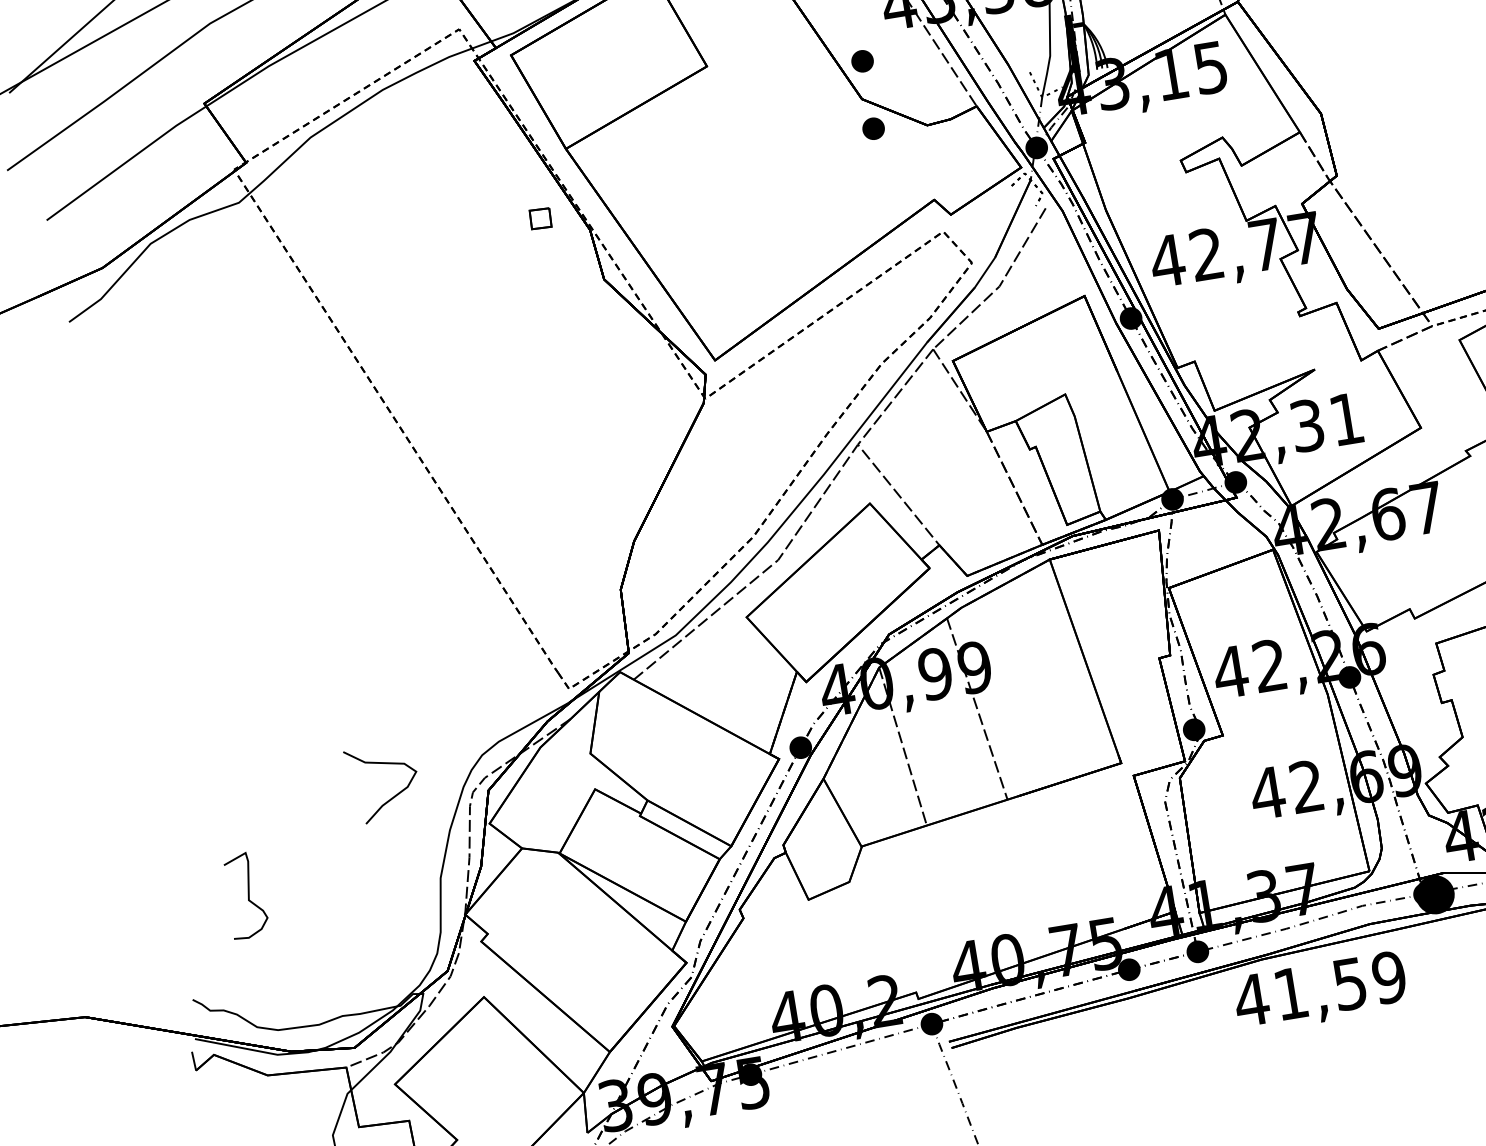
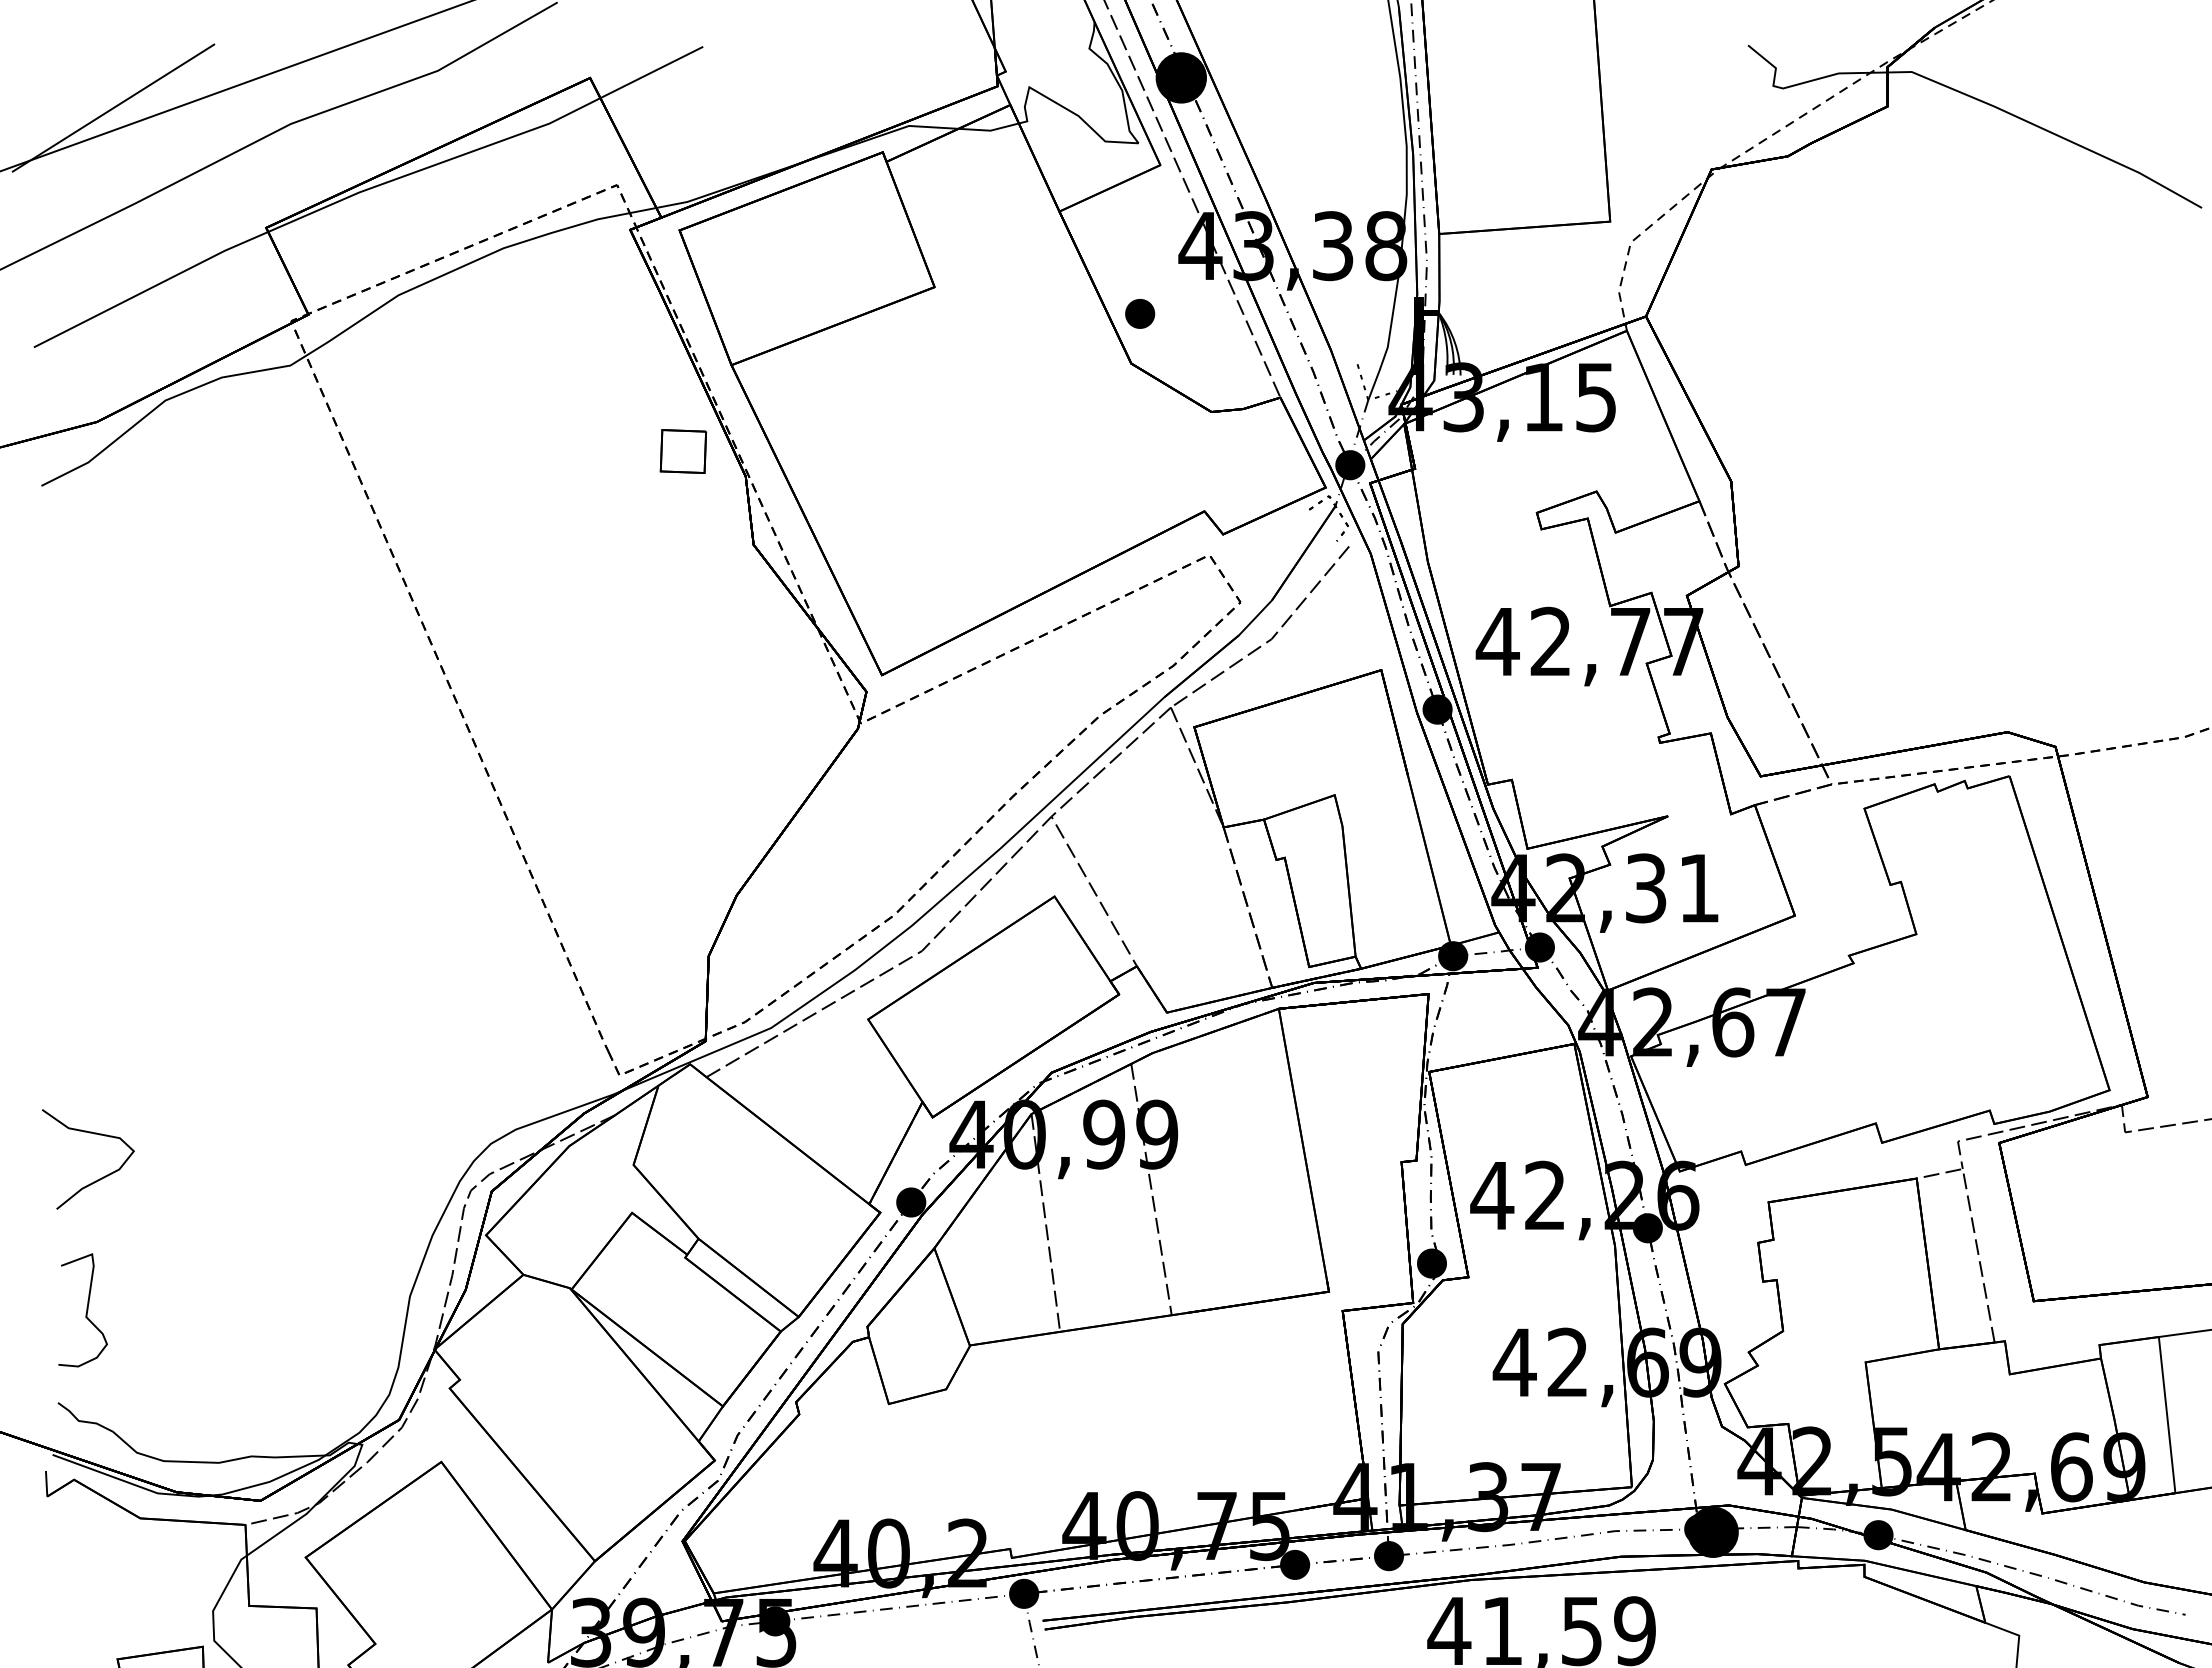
part: (873, 128) -> (1140, 404), removed
part: (540, 218) -> (682, 451), size x1.67
curve: (392, 797) -> (97, 1179), moved
curve: (248, 895) -> (86, 1310), moved

